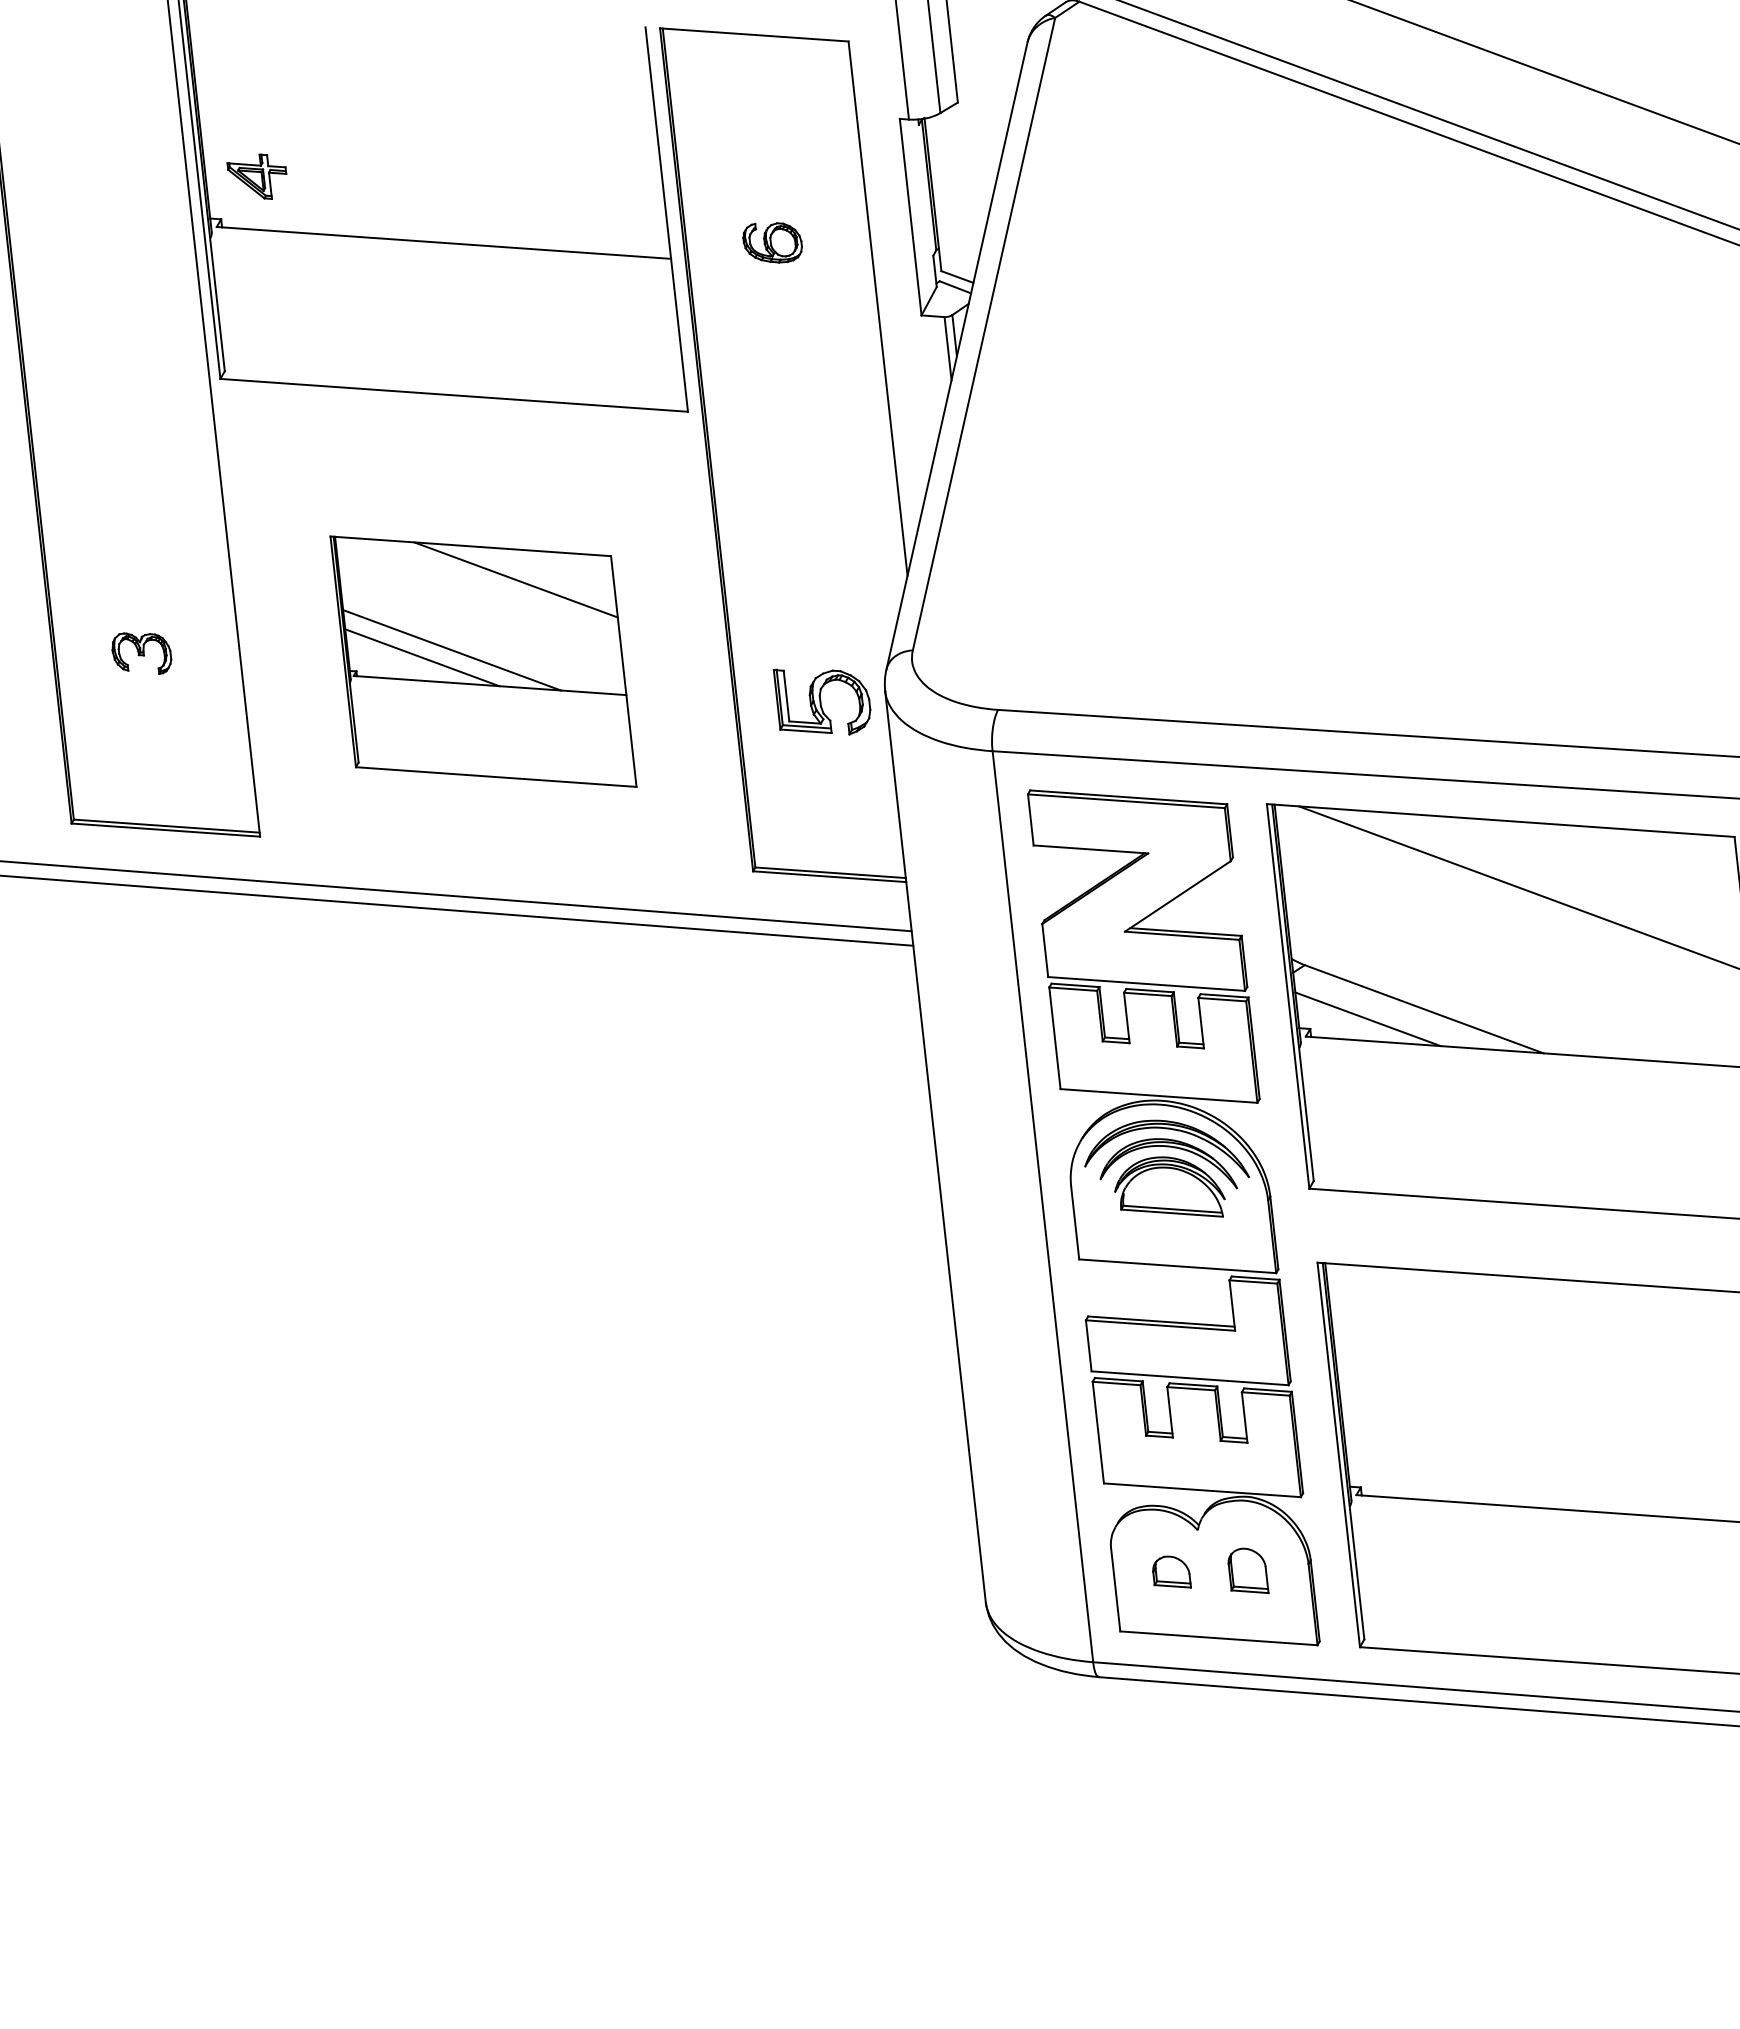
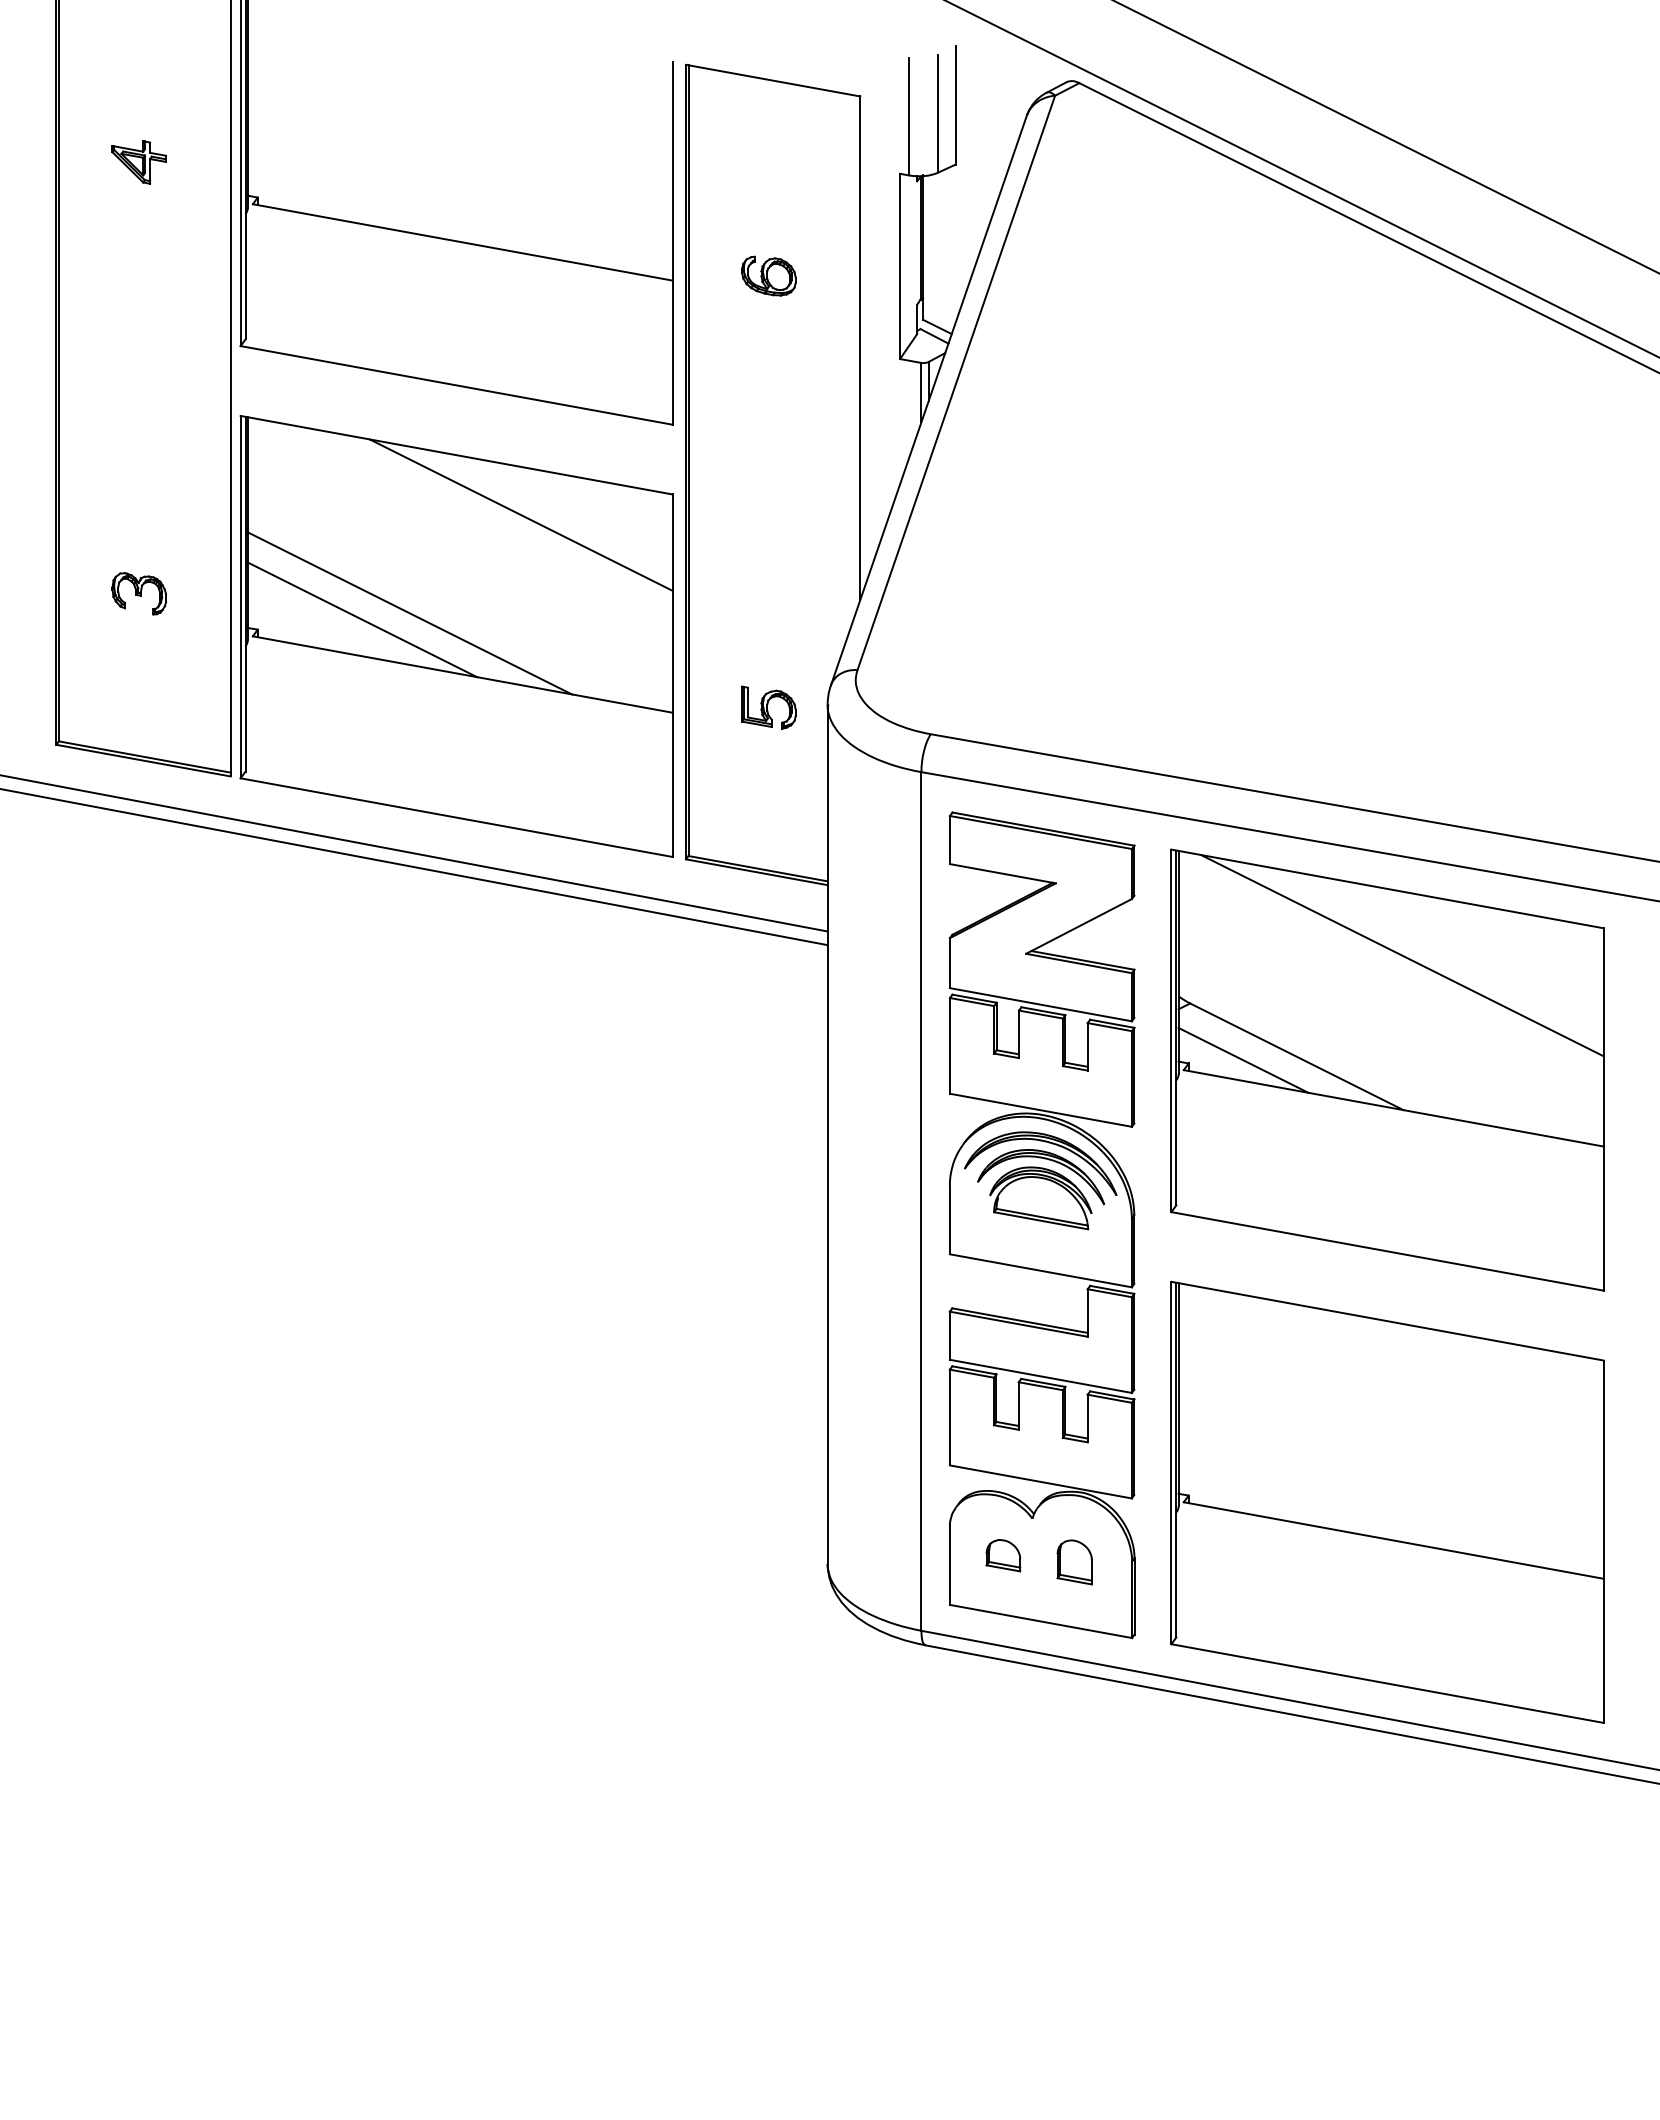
part: (257, 177) -> (138, 162), moved
part: (483, 661) -> (456, 636), size x1.67
part: (822, 700) -> (768, 707), size x0.62

